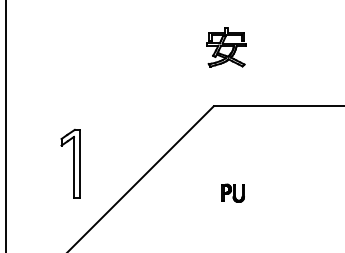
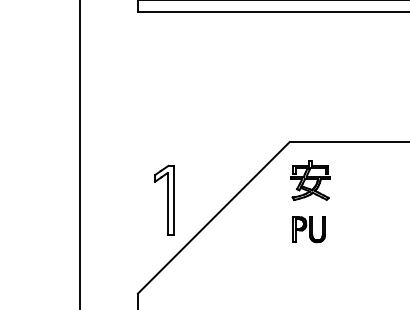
part: (226, 47) -> (310, 180), moved
part: (70, 163) -> (164, 199), moved
part: (232, 192) -> (308, 229), size x1.43

